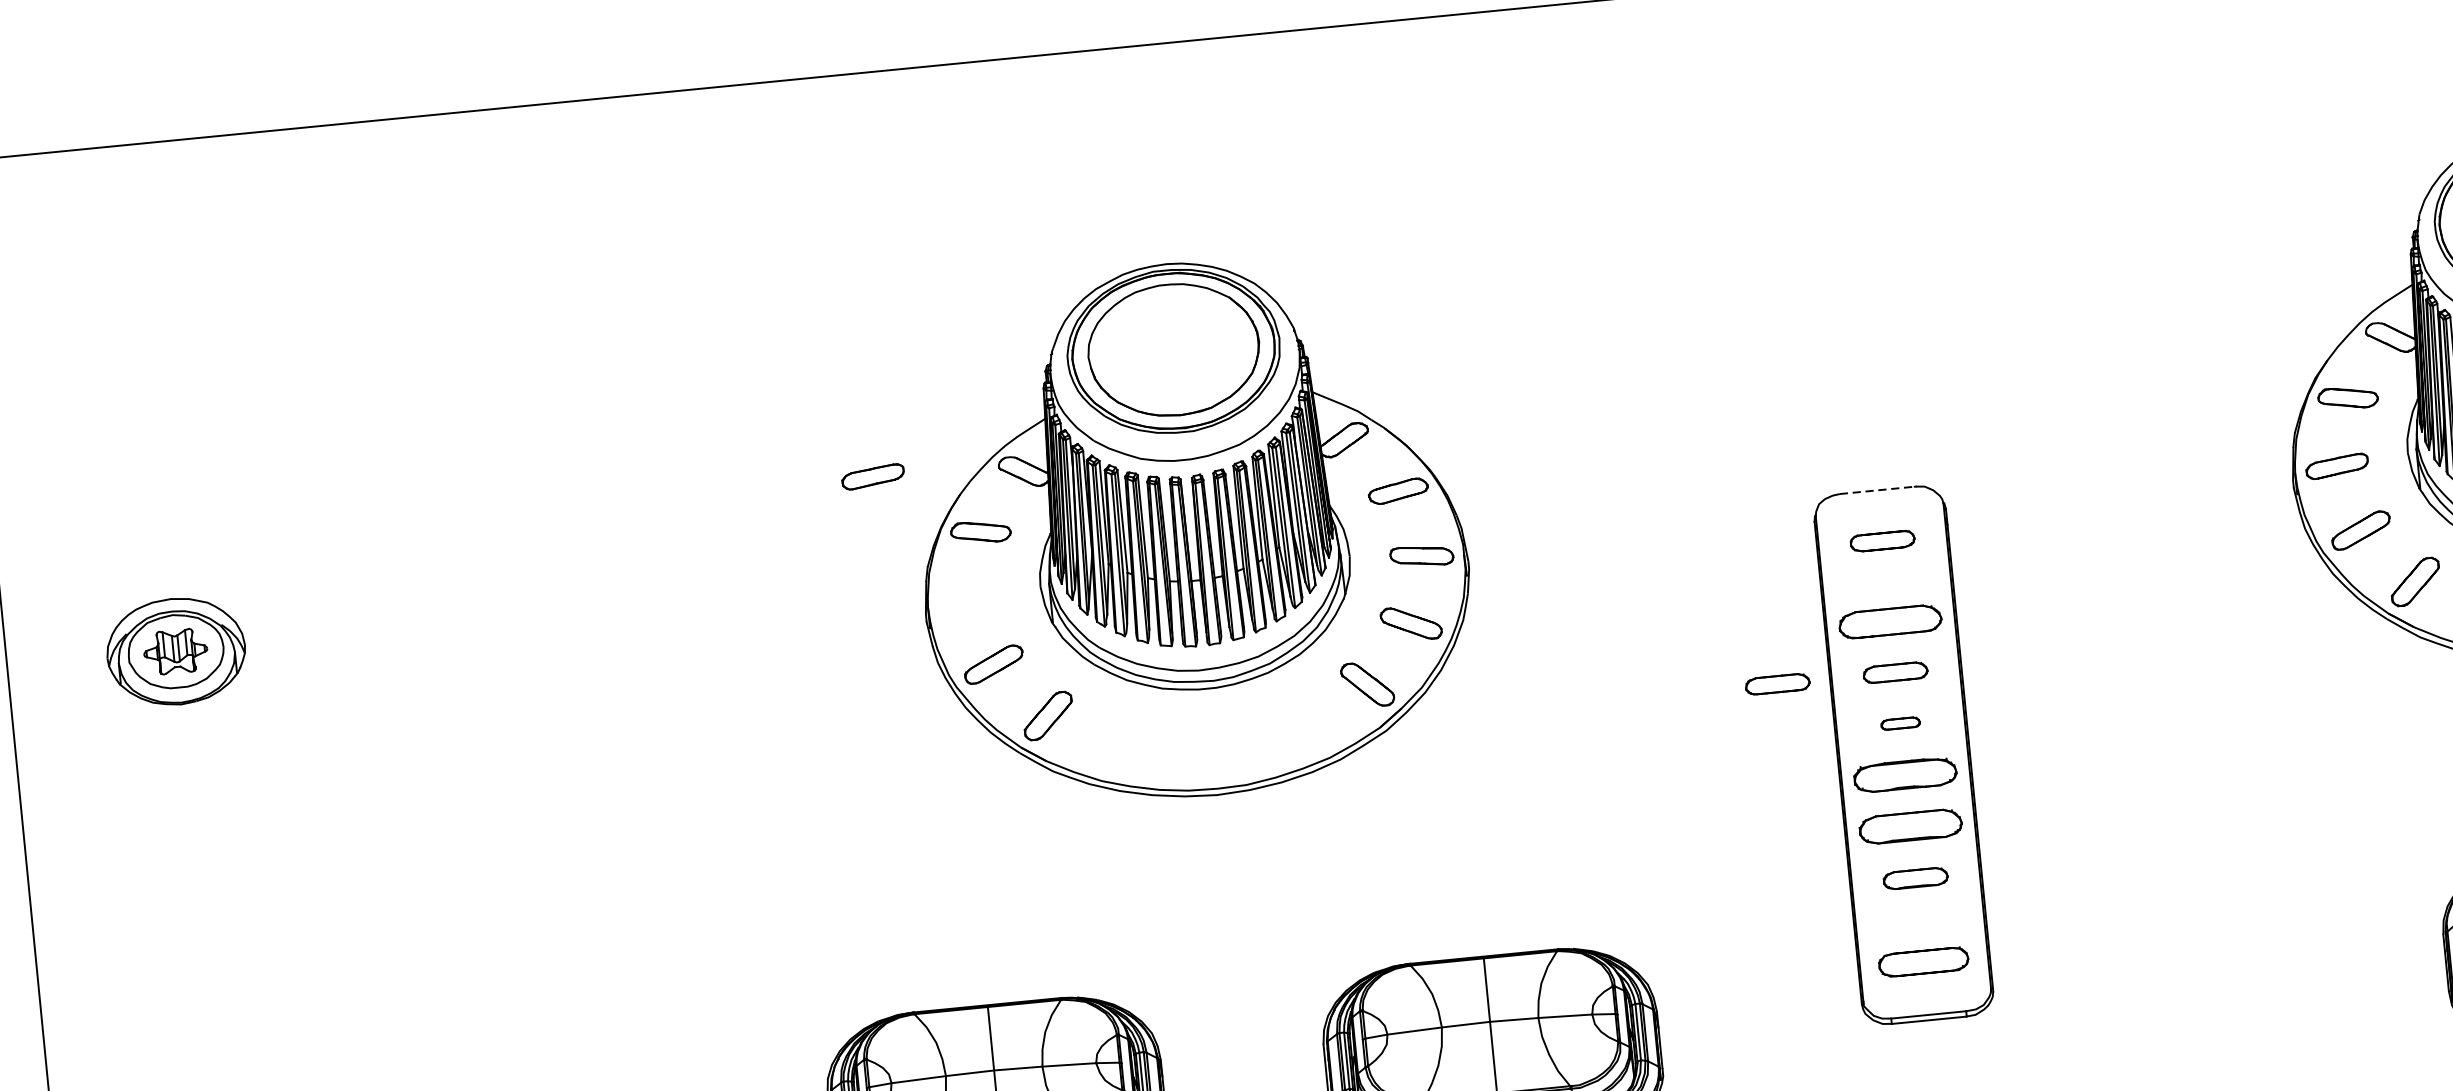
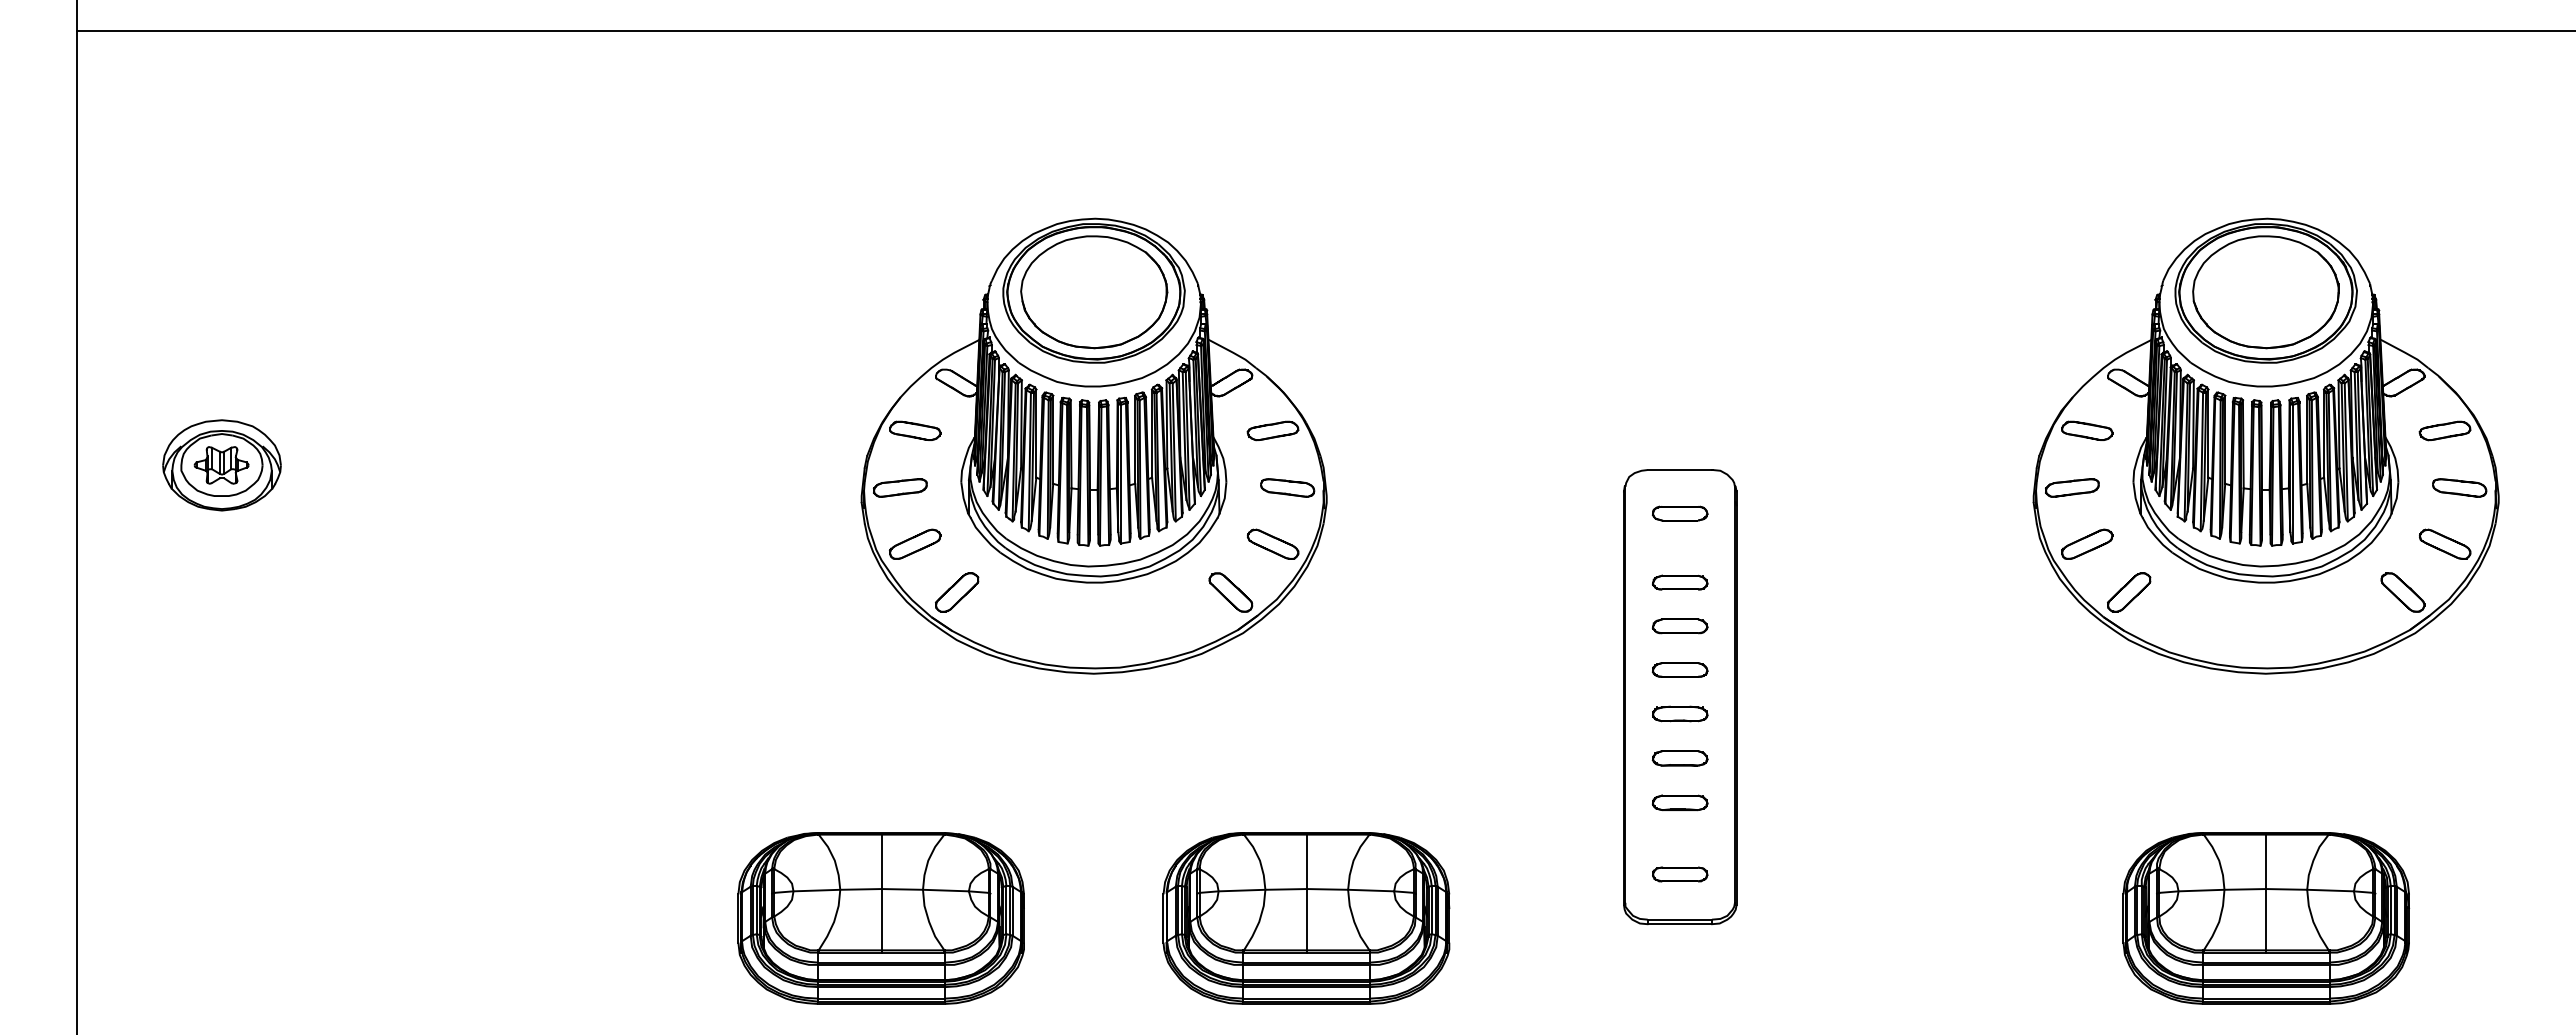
part: (873, 476) -> (900, 487), moved
line: (1878, 490) -> (1680, 470), dashed -> solid
part: (1890, 621) -> (1680, 582), size x0.62
part: (1776, 684) -> (1578, 626), removed
part: (1900, 723) -> (1680, 669), size x1.67
part: (1905, 774) -> (1680, 713), size x0.62
part: (1909, 826) -> (1679, 758), size x0.62
part: (1924, 962) -> (1680, 874), size x0.71

